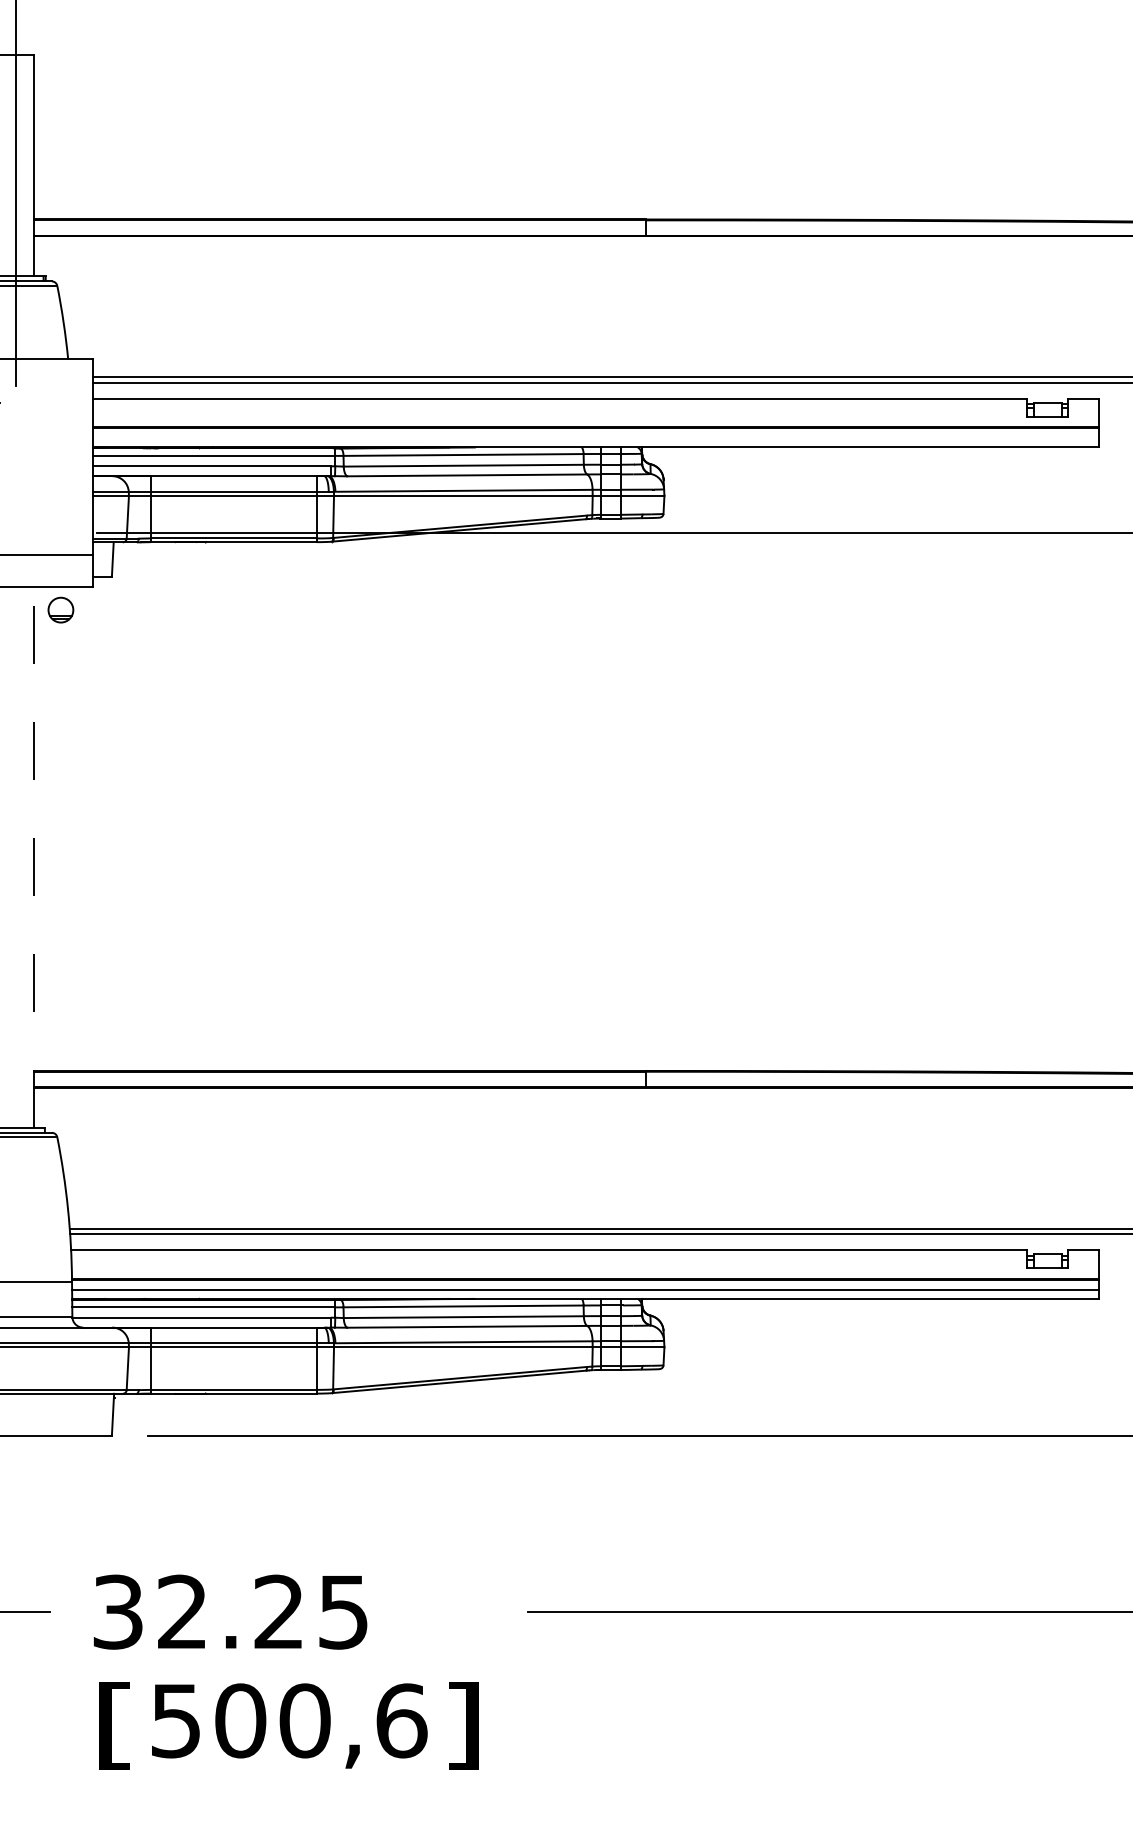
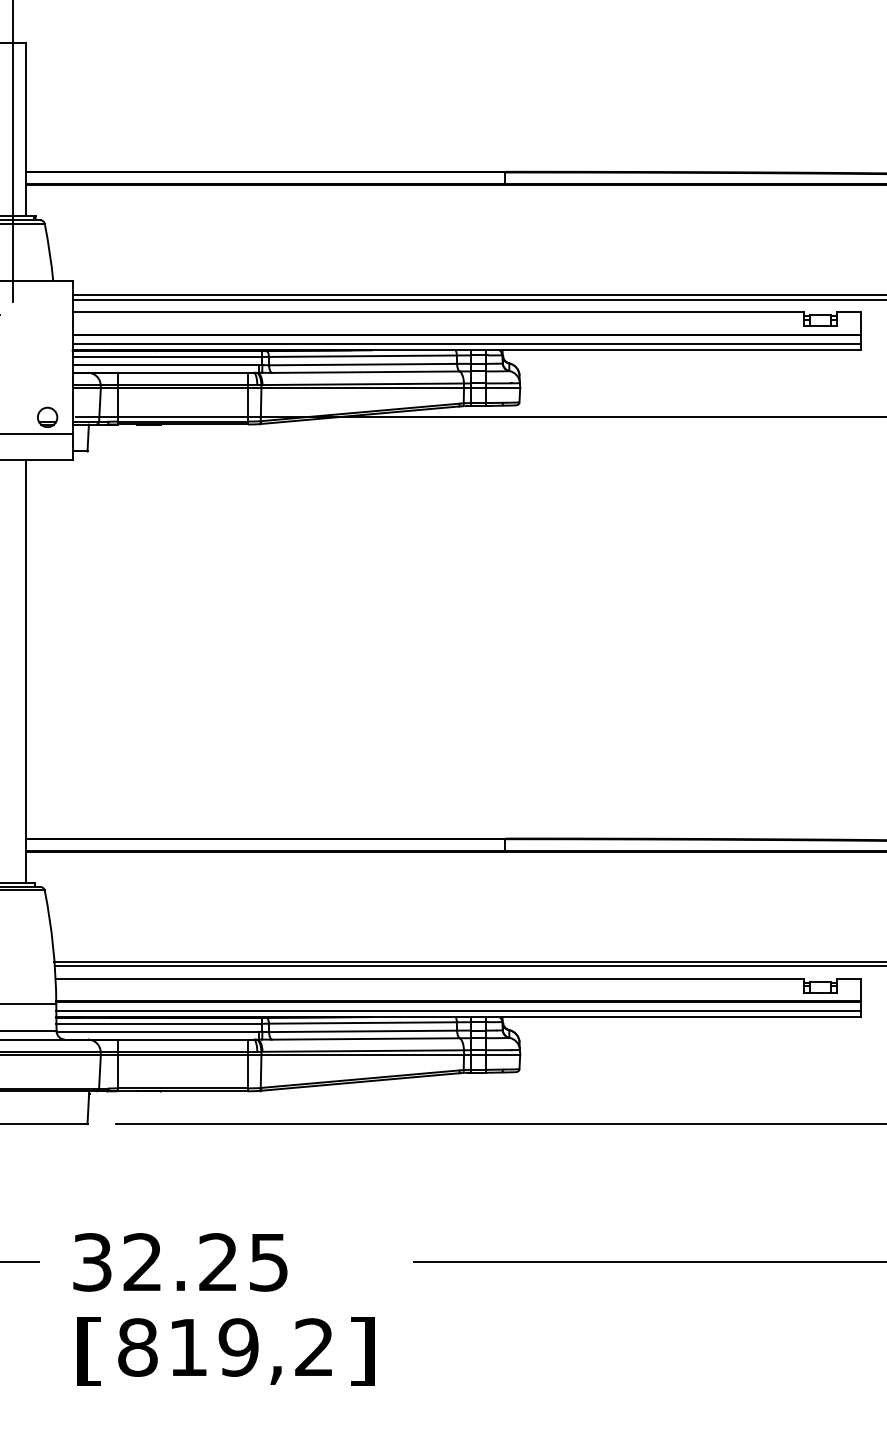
line: (595, 439) -> (466, 344), added
part: (60, 609) -> (47, 416), moved
line: (33, 857) -> (26, 671), dashed -> solid
text: (289, 1720) -> (226, 1347), 500,6 -> 819,2

